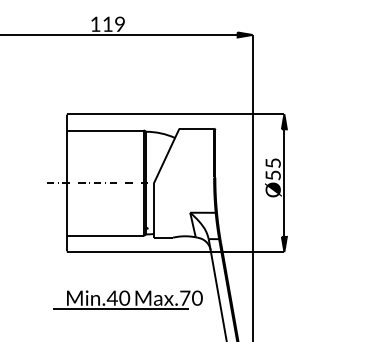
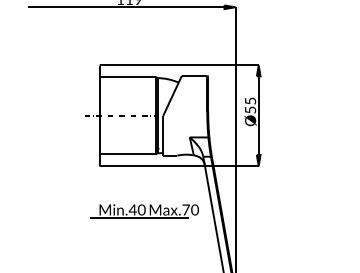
part: (128, 300) -> (144, 211), moved

